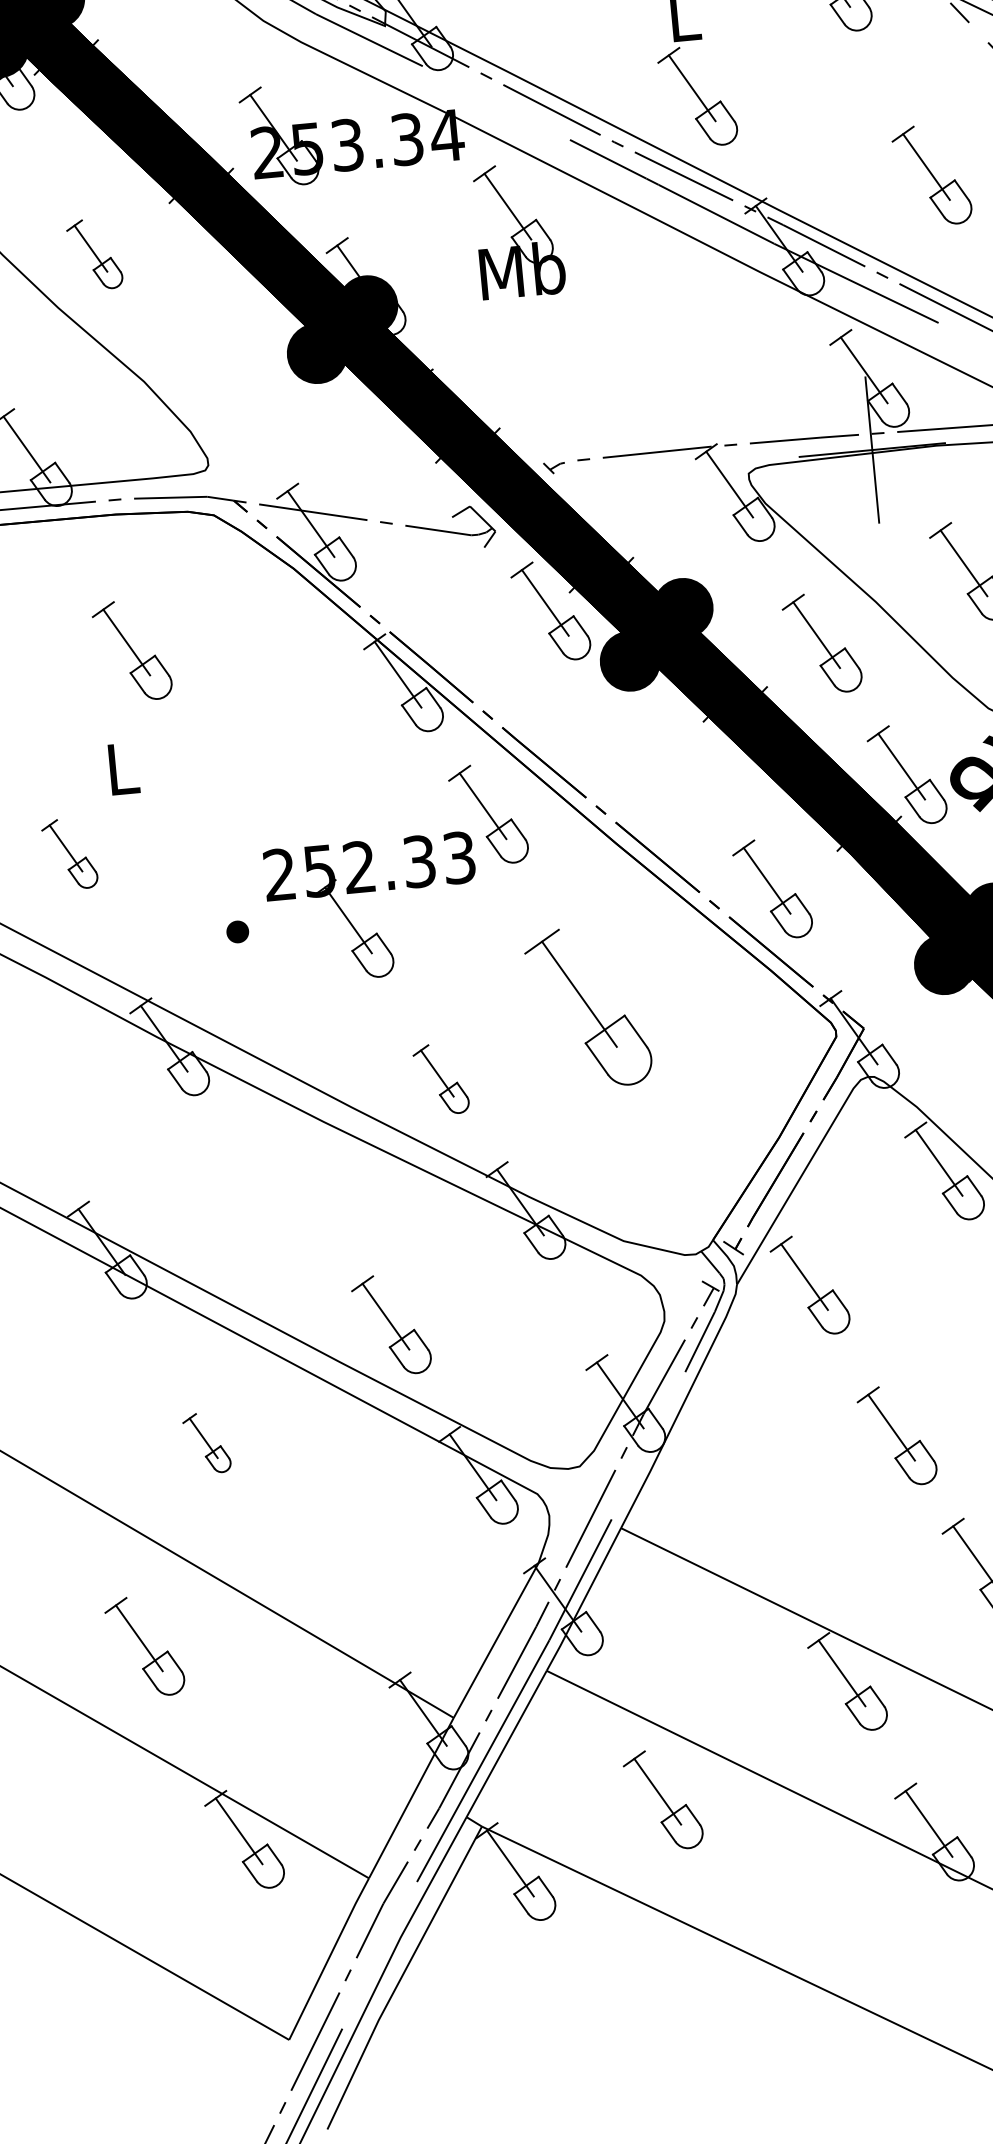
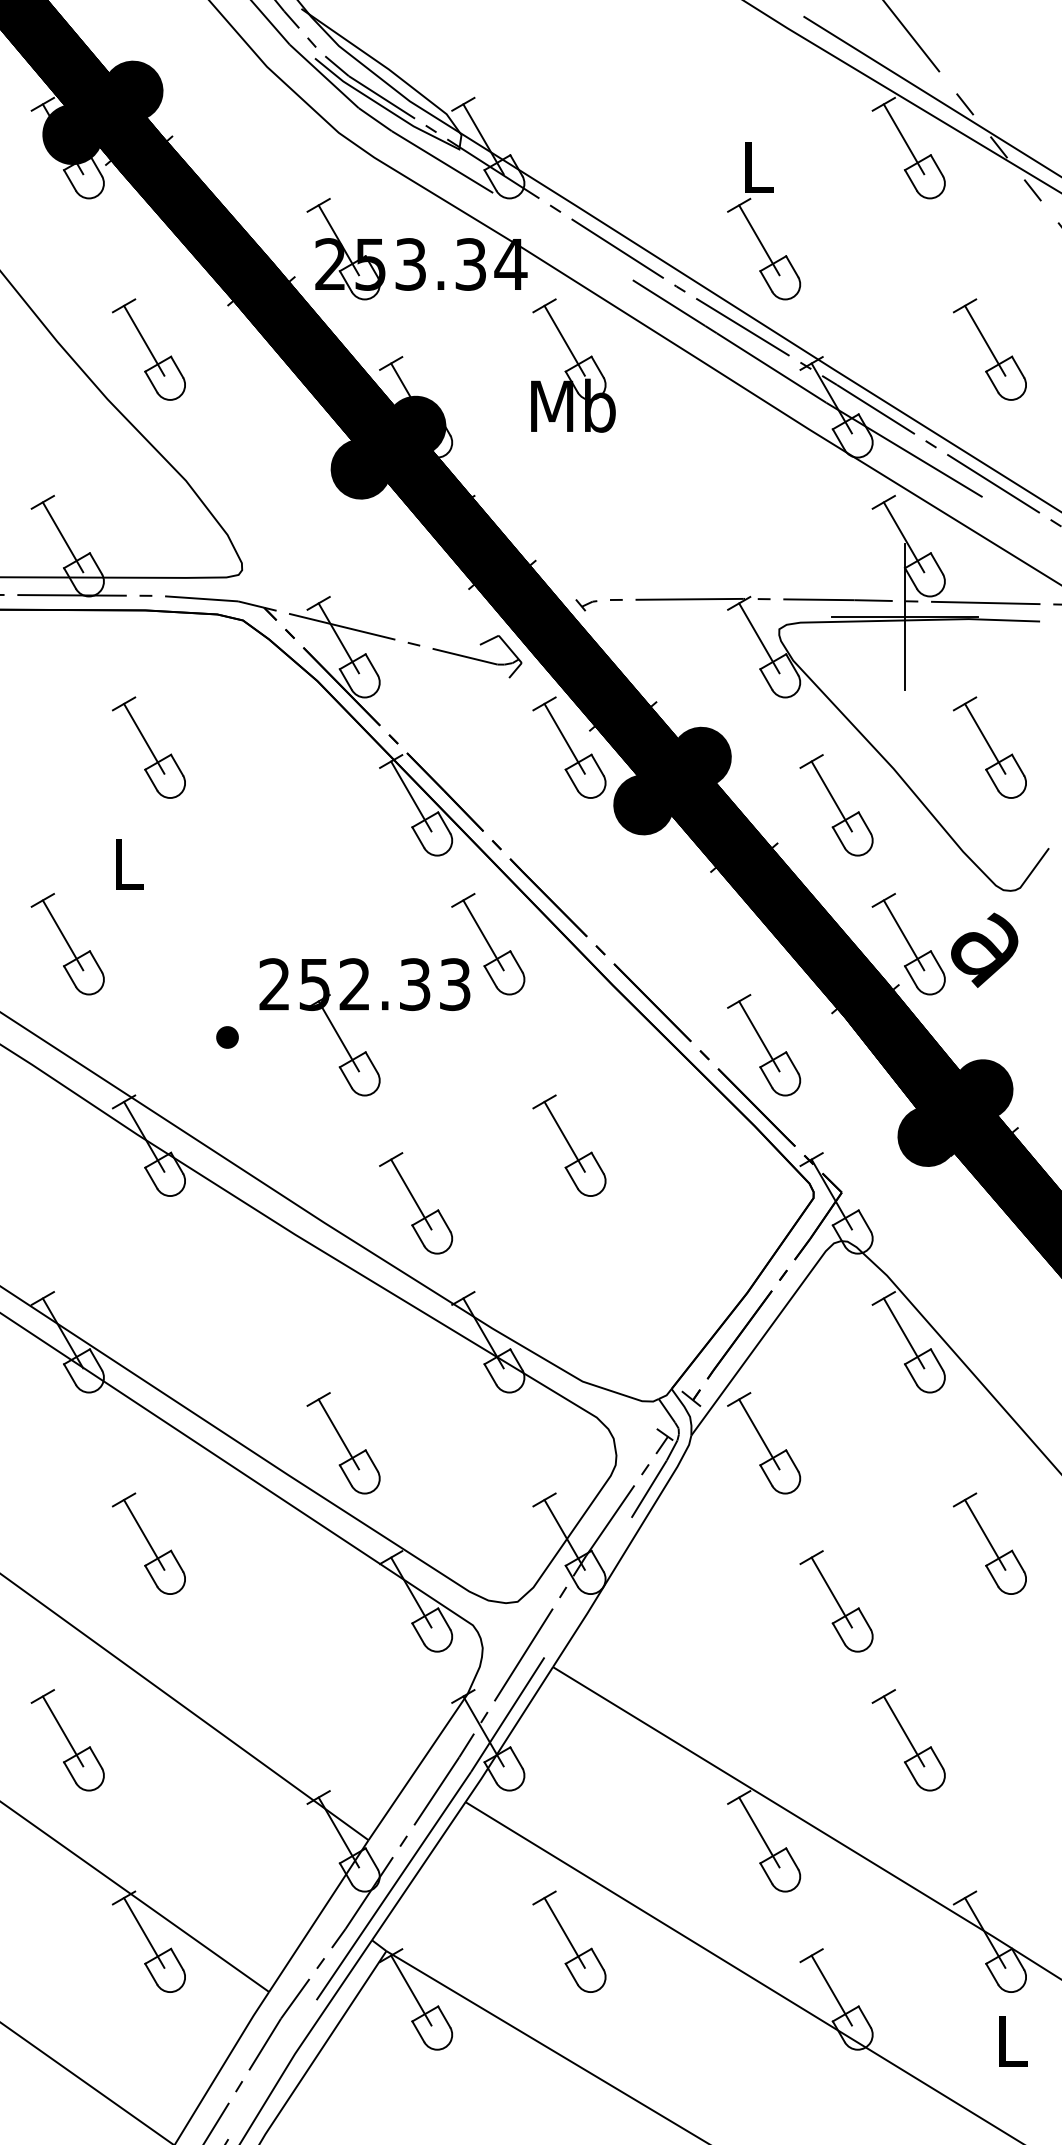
part: (94, 254) -> (148, 349), size x1.43
part: (69, 854) -> (67, 944), size x1.43
part: (588, 1007) -> (569, 1145), size x0.62
part: (441, 1079) -> (416, 1203), size x1.43
part: (206, 1443) -> (148, 1543), size x1.67

